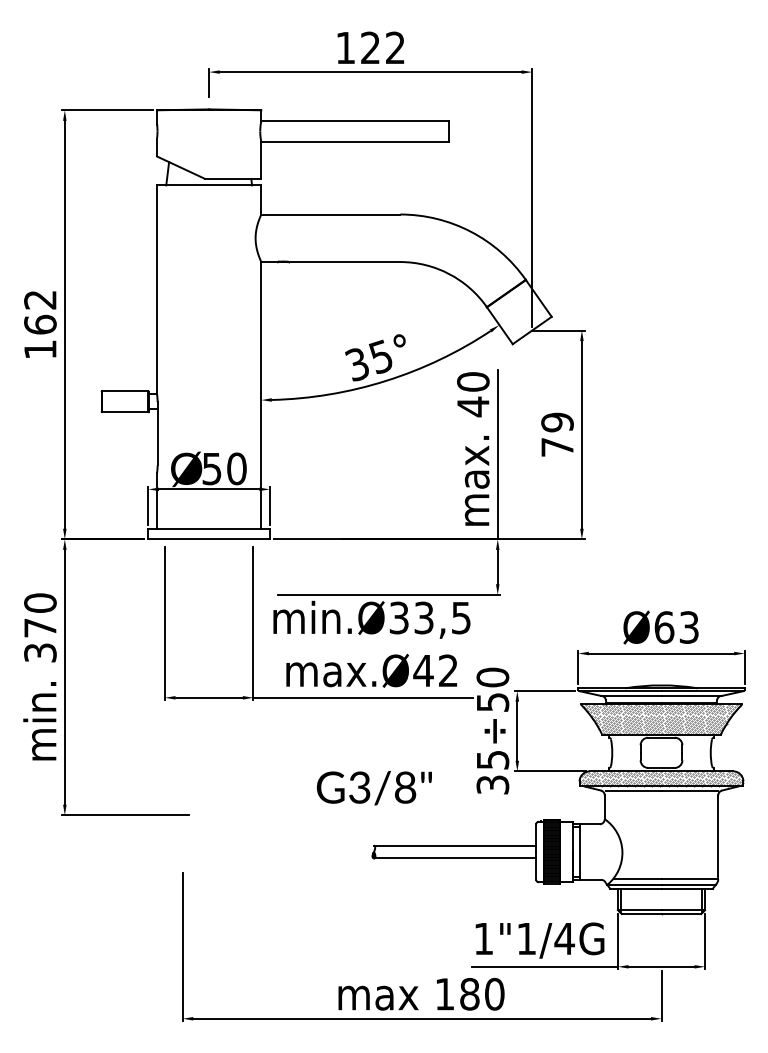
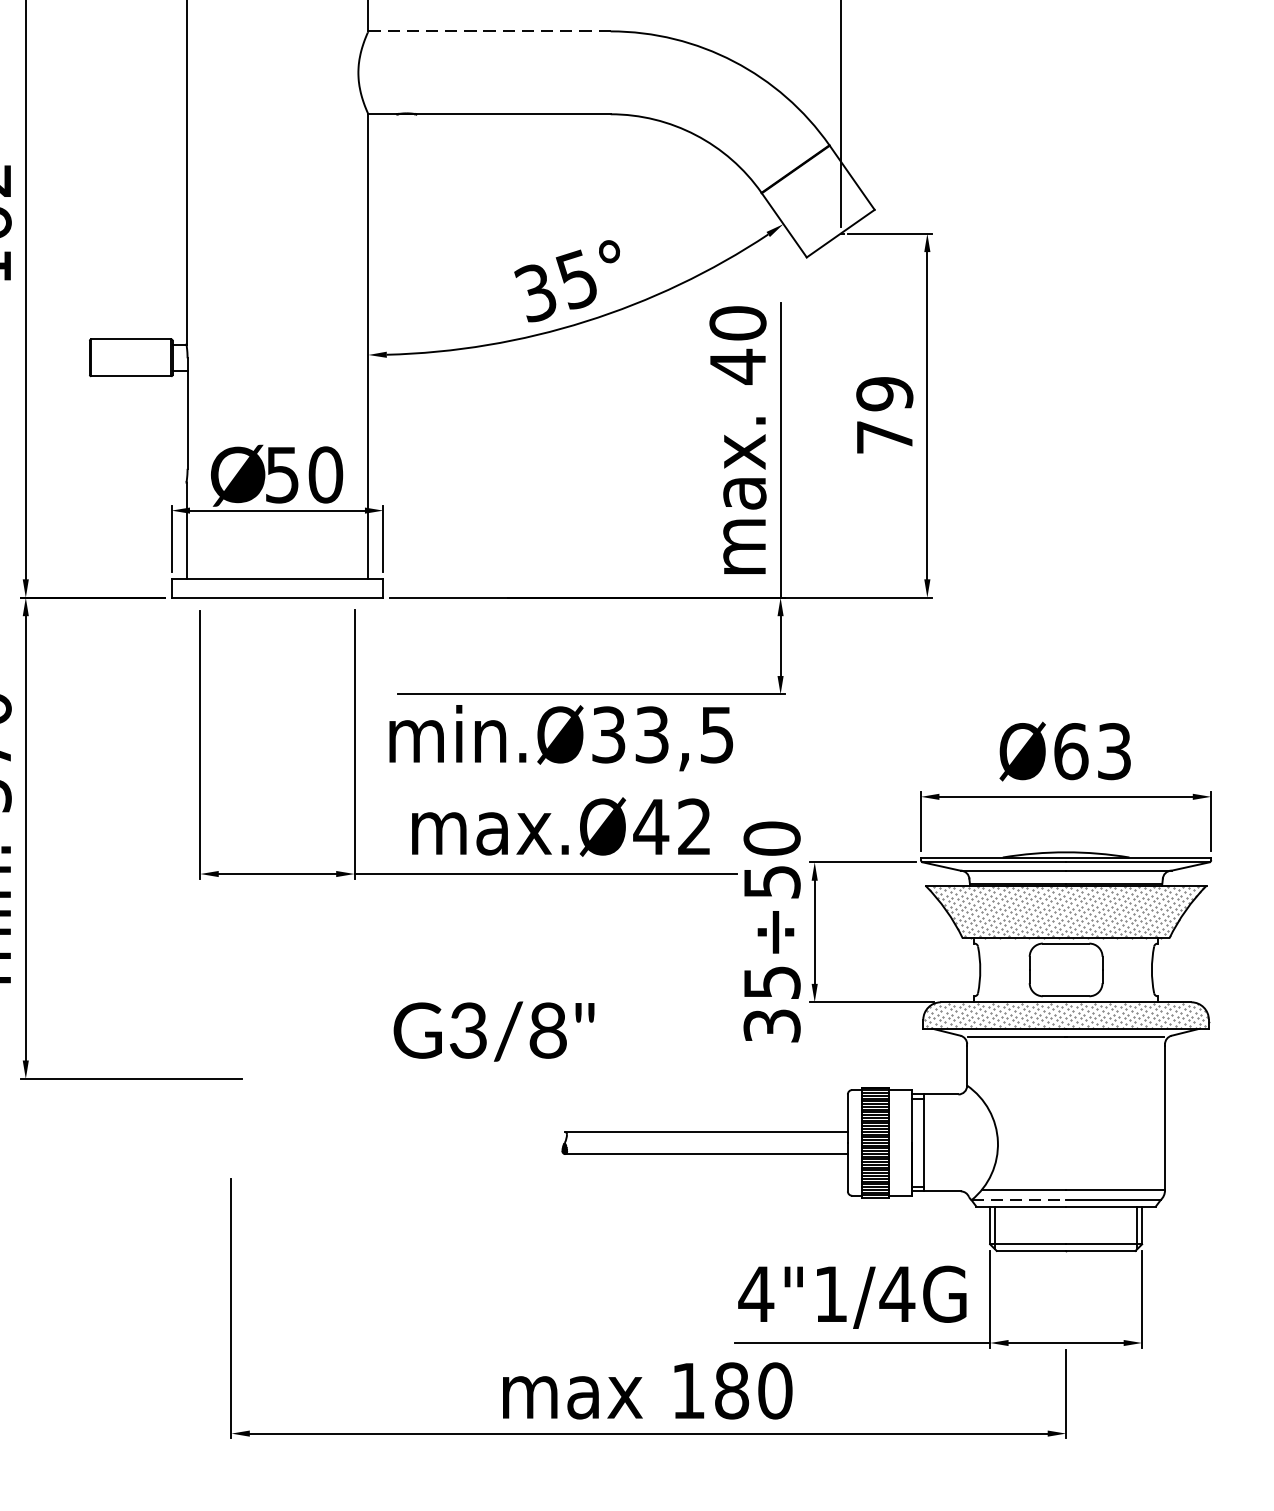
line: (331, 214) -> (490, 31), solid -> dashed
text: (373, 788) -> (492, 1032), moved
line: (634, 884) -> (1019, 1199), solid -> dashed
text: (483, 938) -> (755, 1293), 1"1/4G -> 4"1/4G

